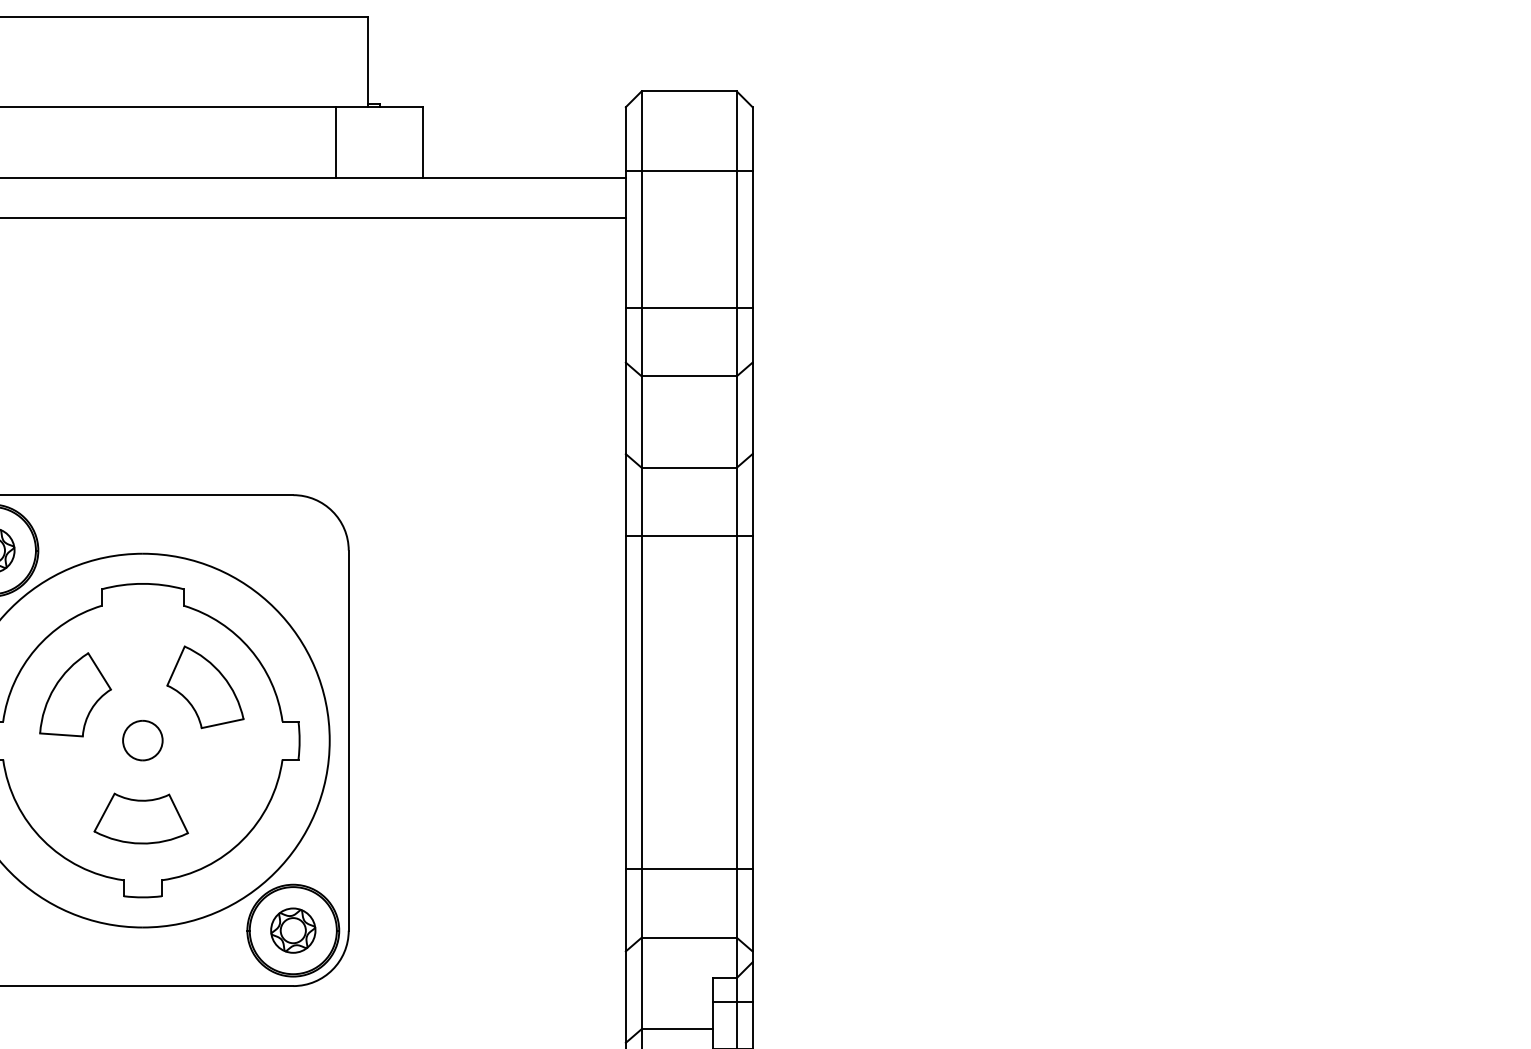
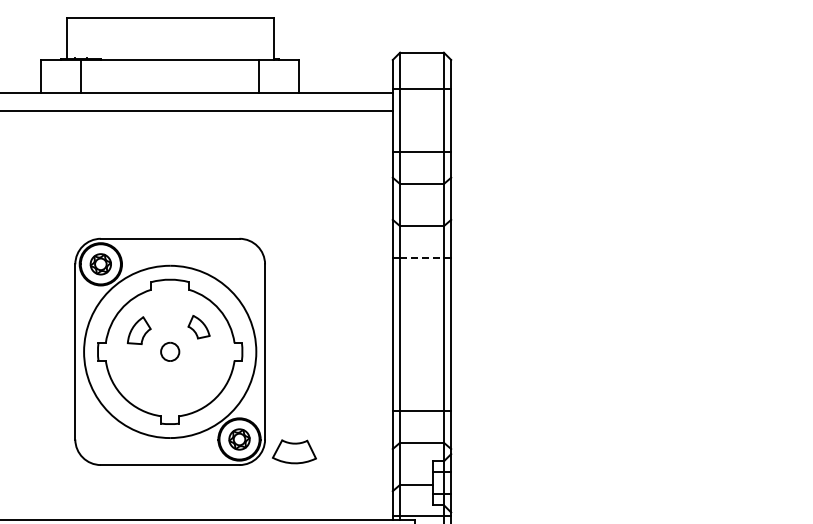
line: (690, 535) -> (422, 257), solid -> dashed
part: (204, 685) -> (198, 326), size x0.6
part: (76, 694) -> (139, 330), size x0.7
part: (141, 817) -> (294, 451), moved

